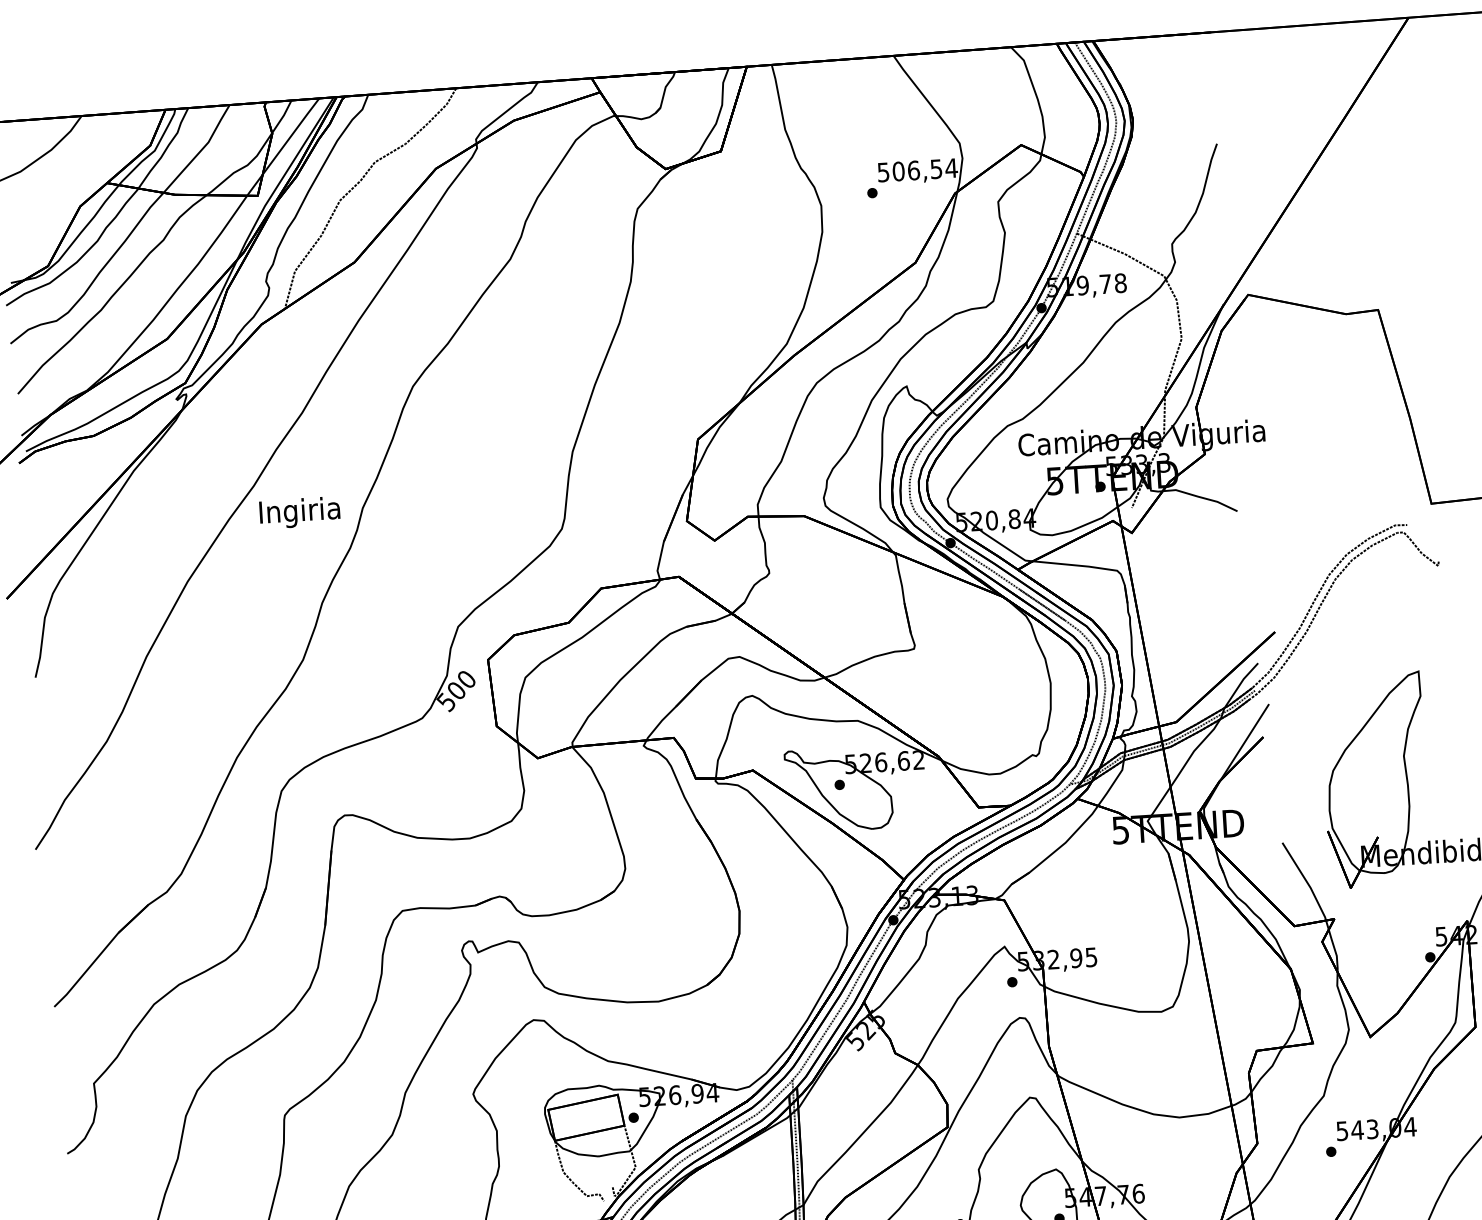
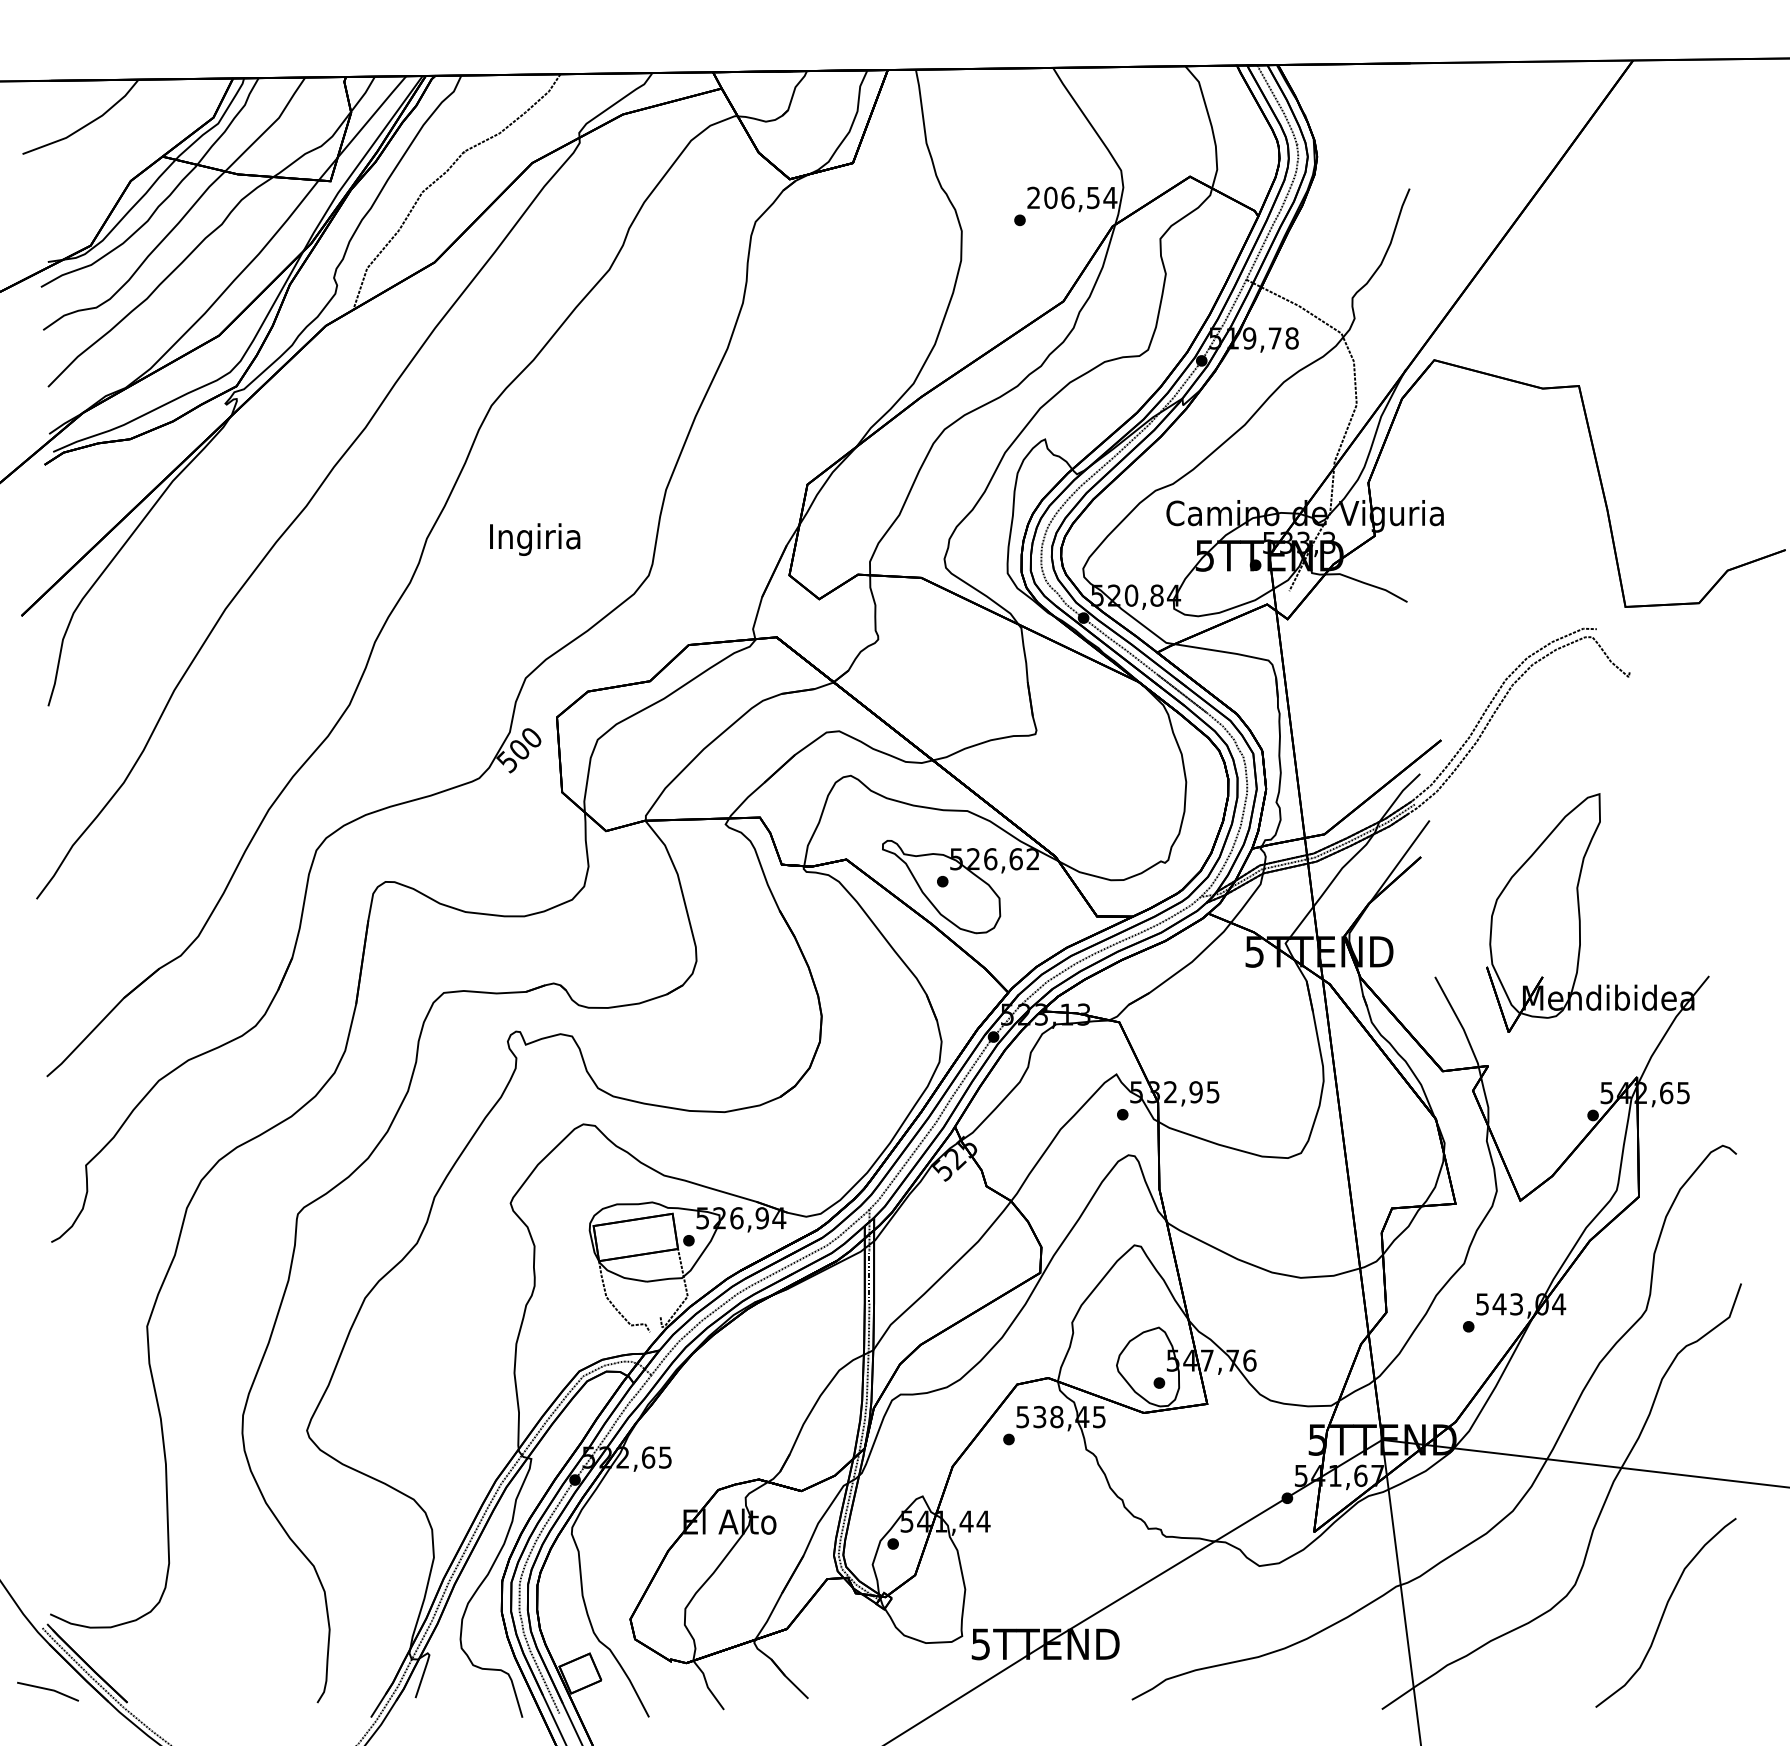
text: (883, 172) -> (1033, 197), 506,54 -> 206,54
text: (300, 512) -> (535, 539), moved

